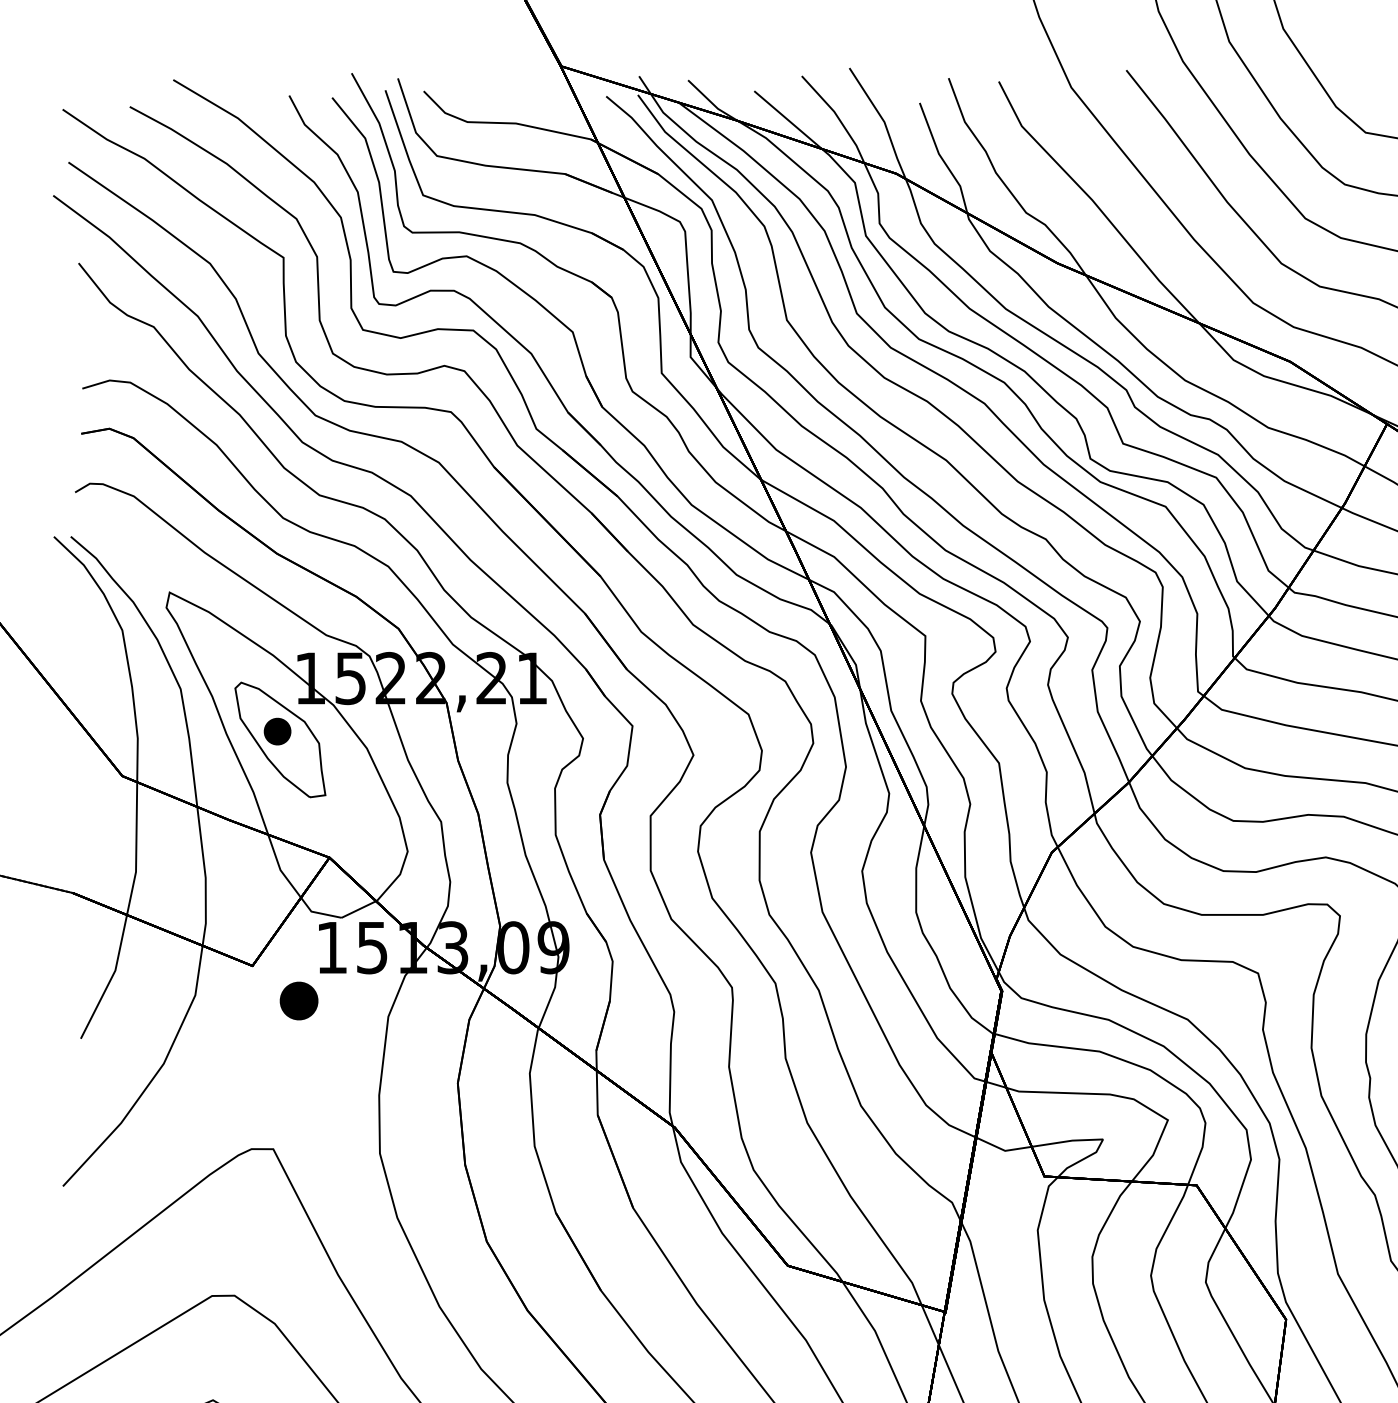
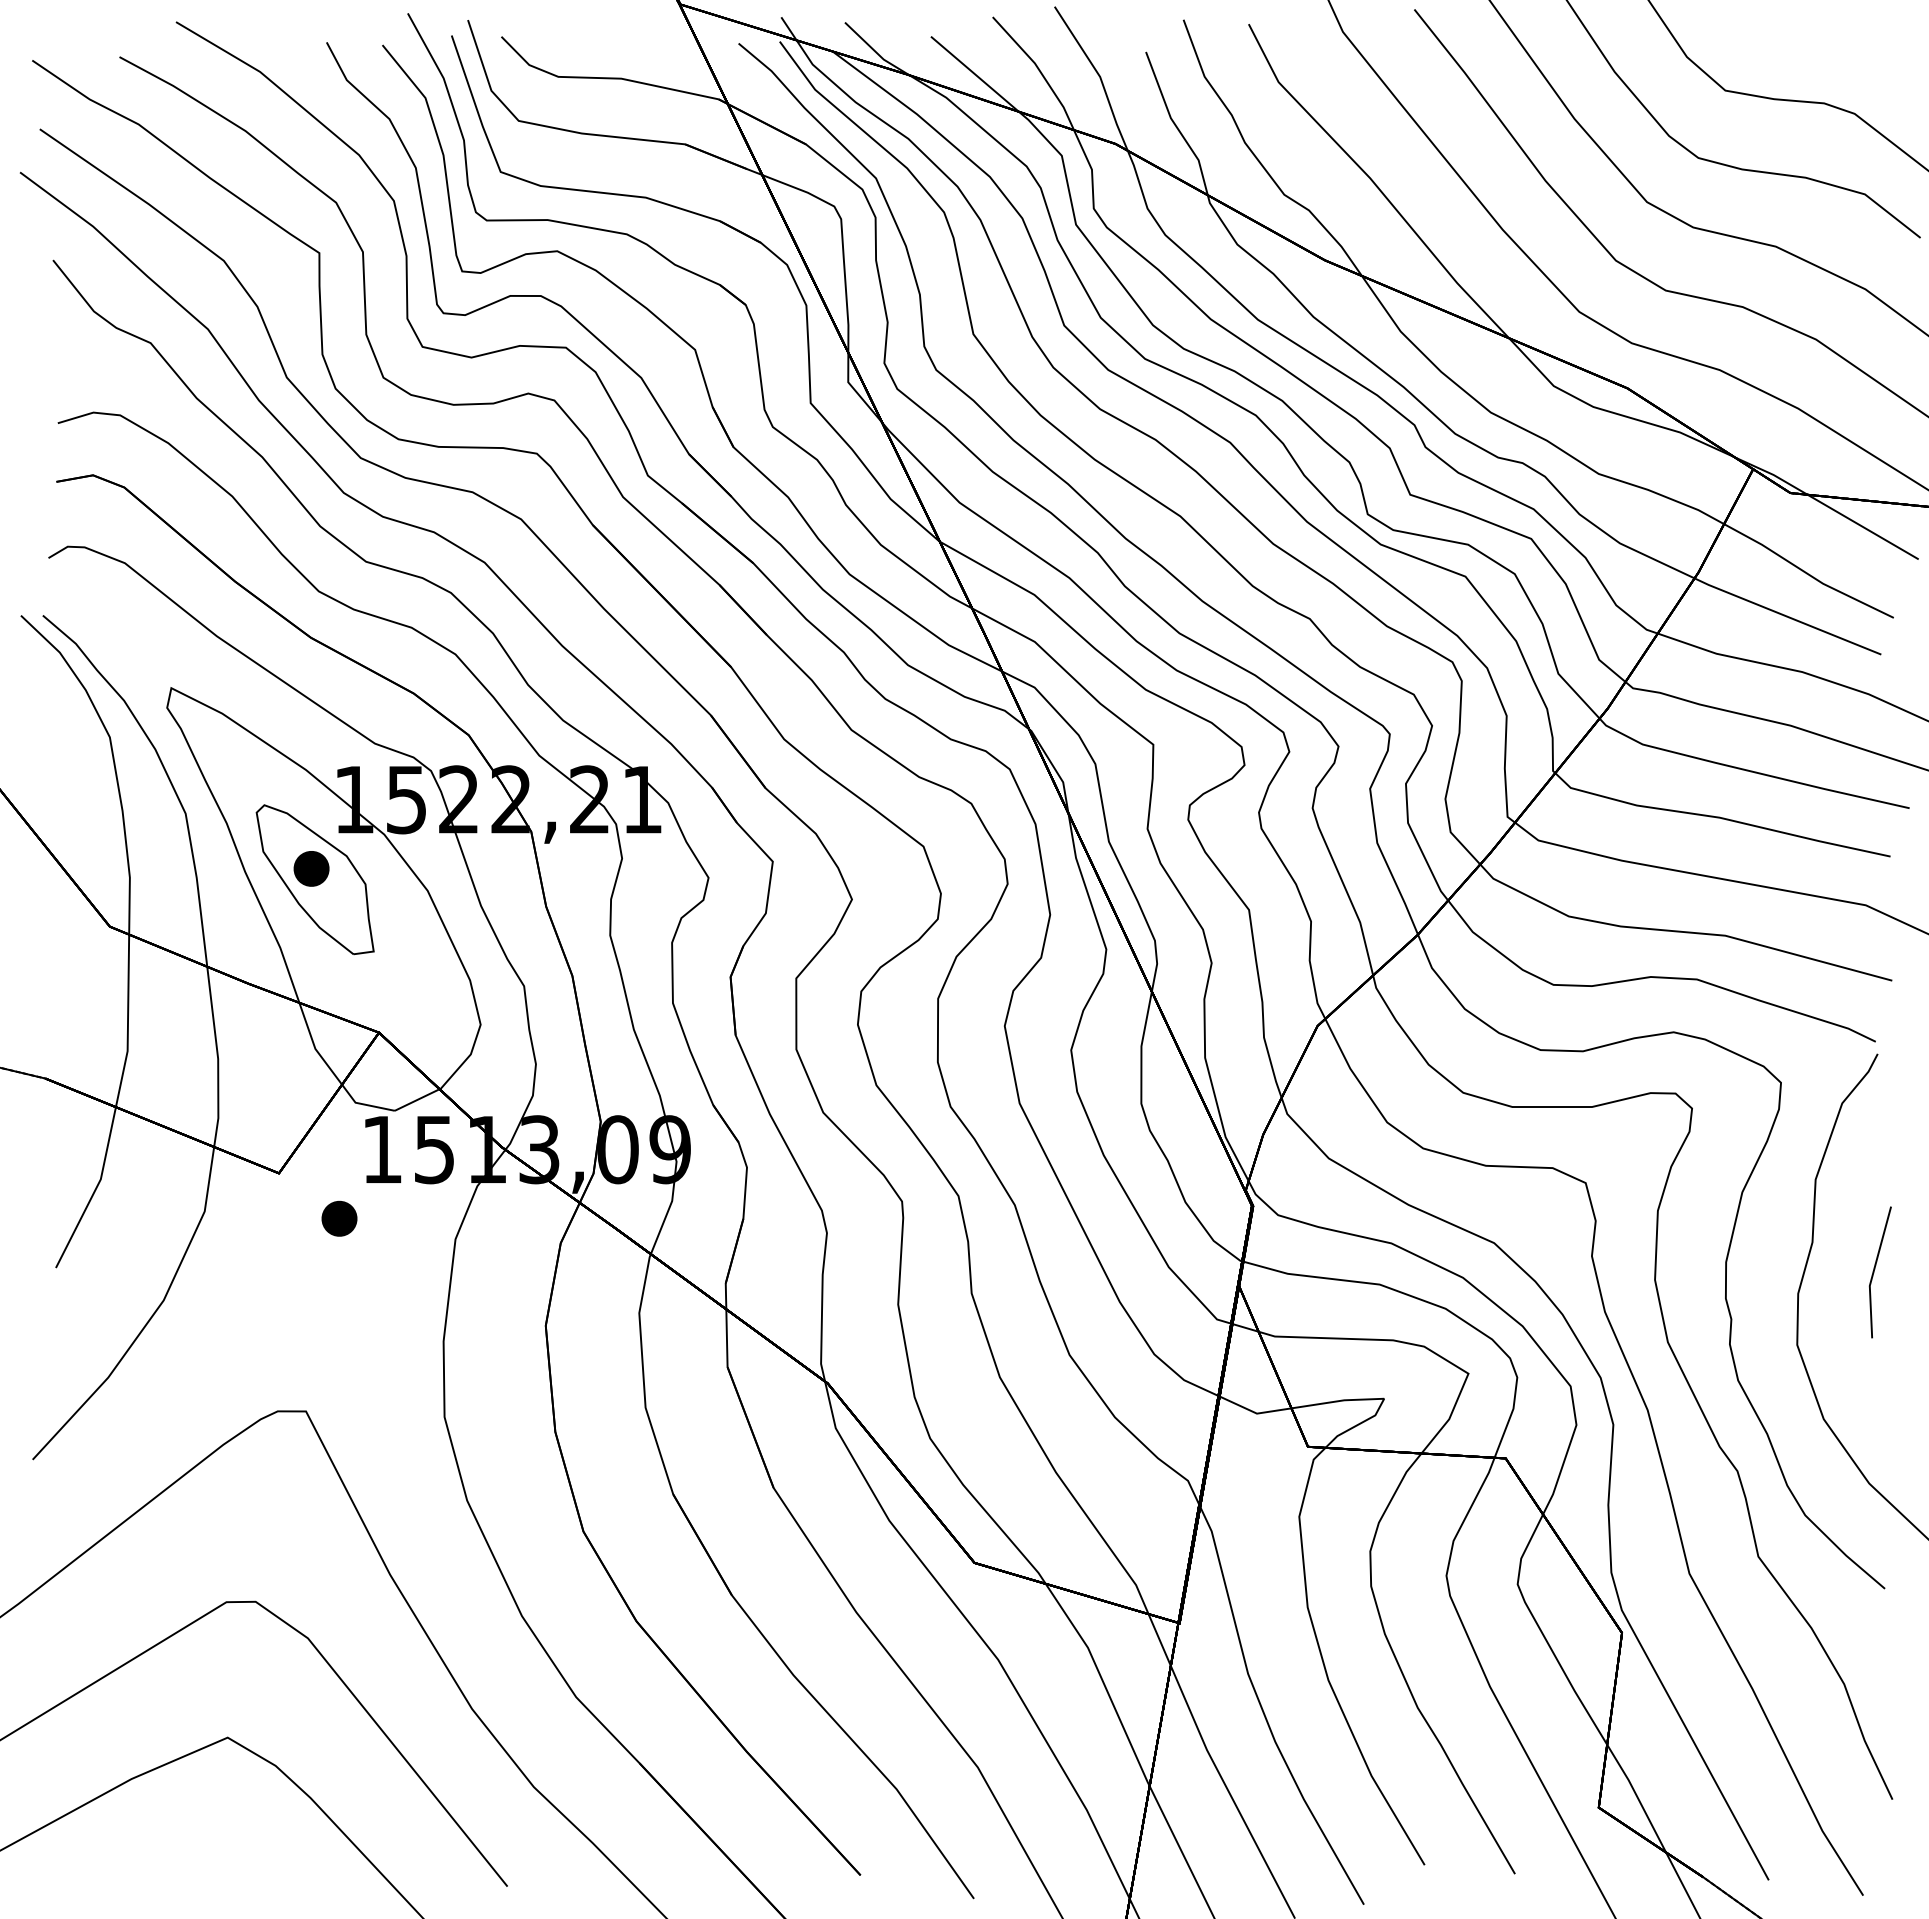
part: (299, 1000) -> (339, 1218), size x0.71

